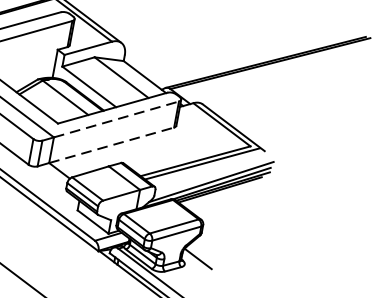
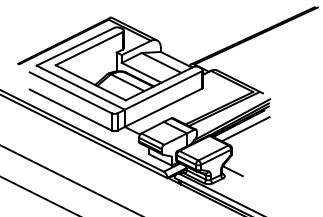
line: (116, 119) -> (163, 90), dashed -> solid
line: (112, 144) -> (163, 107), dashed -> solid
line: (228, 200) -> (245, 129), added

